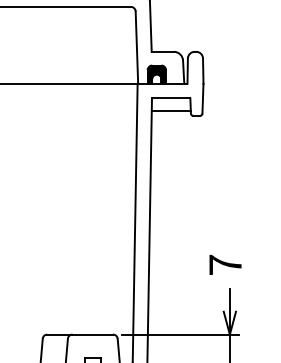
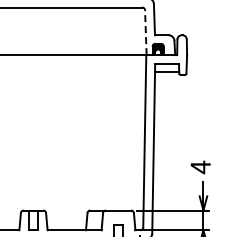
line: (136, 47) -> (145, 32), solid -> dashed
text: (225, 265) -> (200, 167), 7 -> 4

